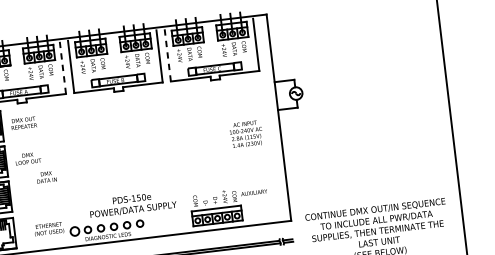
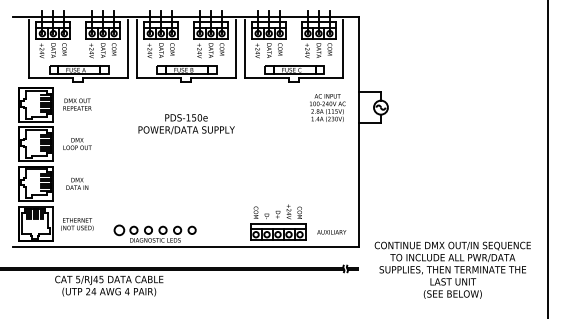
line: (167, 56) -> (244, 49), dashed -> solid
line: (62, 67) -> (127, 48), dashed -> solid
text: (246, 133) -> (327, 107), moved
text: (46, 176) -> (77, 183), moved
text: (254, 192) -> (331, 232), moved
text: (132, 204) -> (186, 124), moved
text: (49, 229) -> (77, 224), moved

